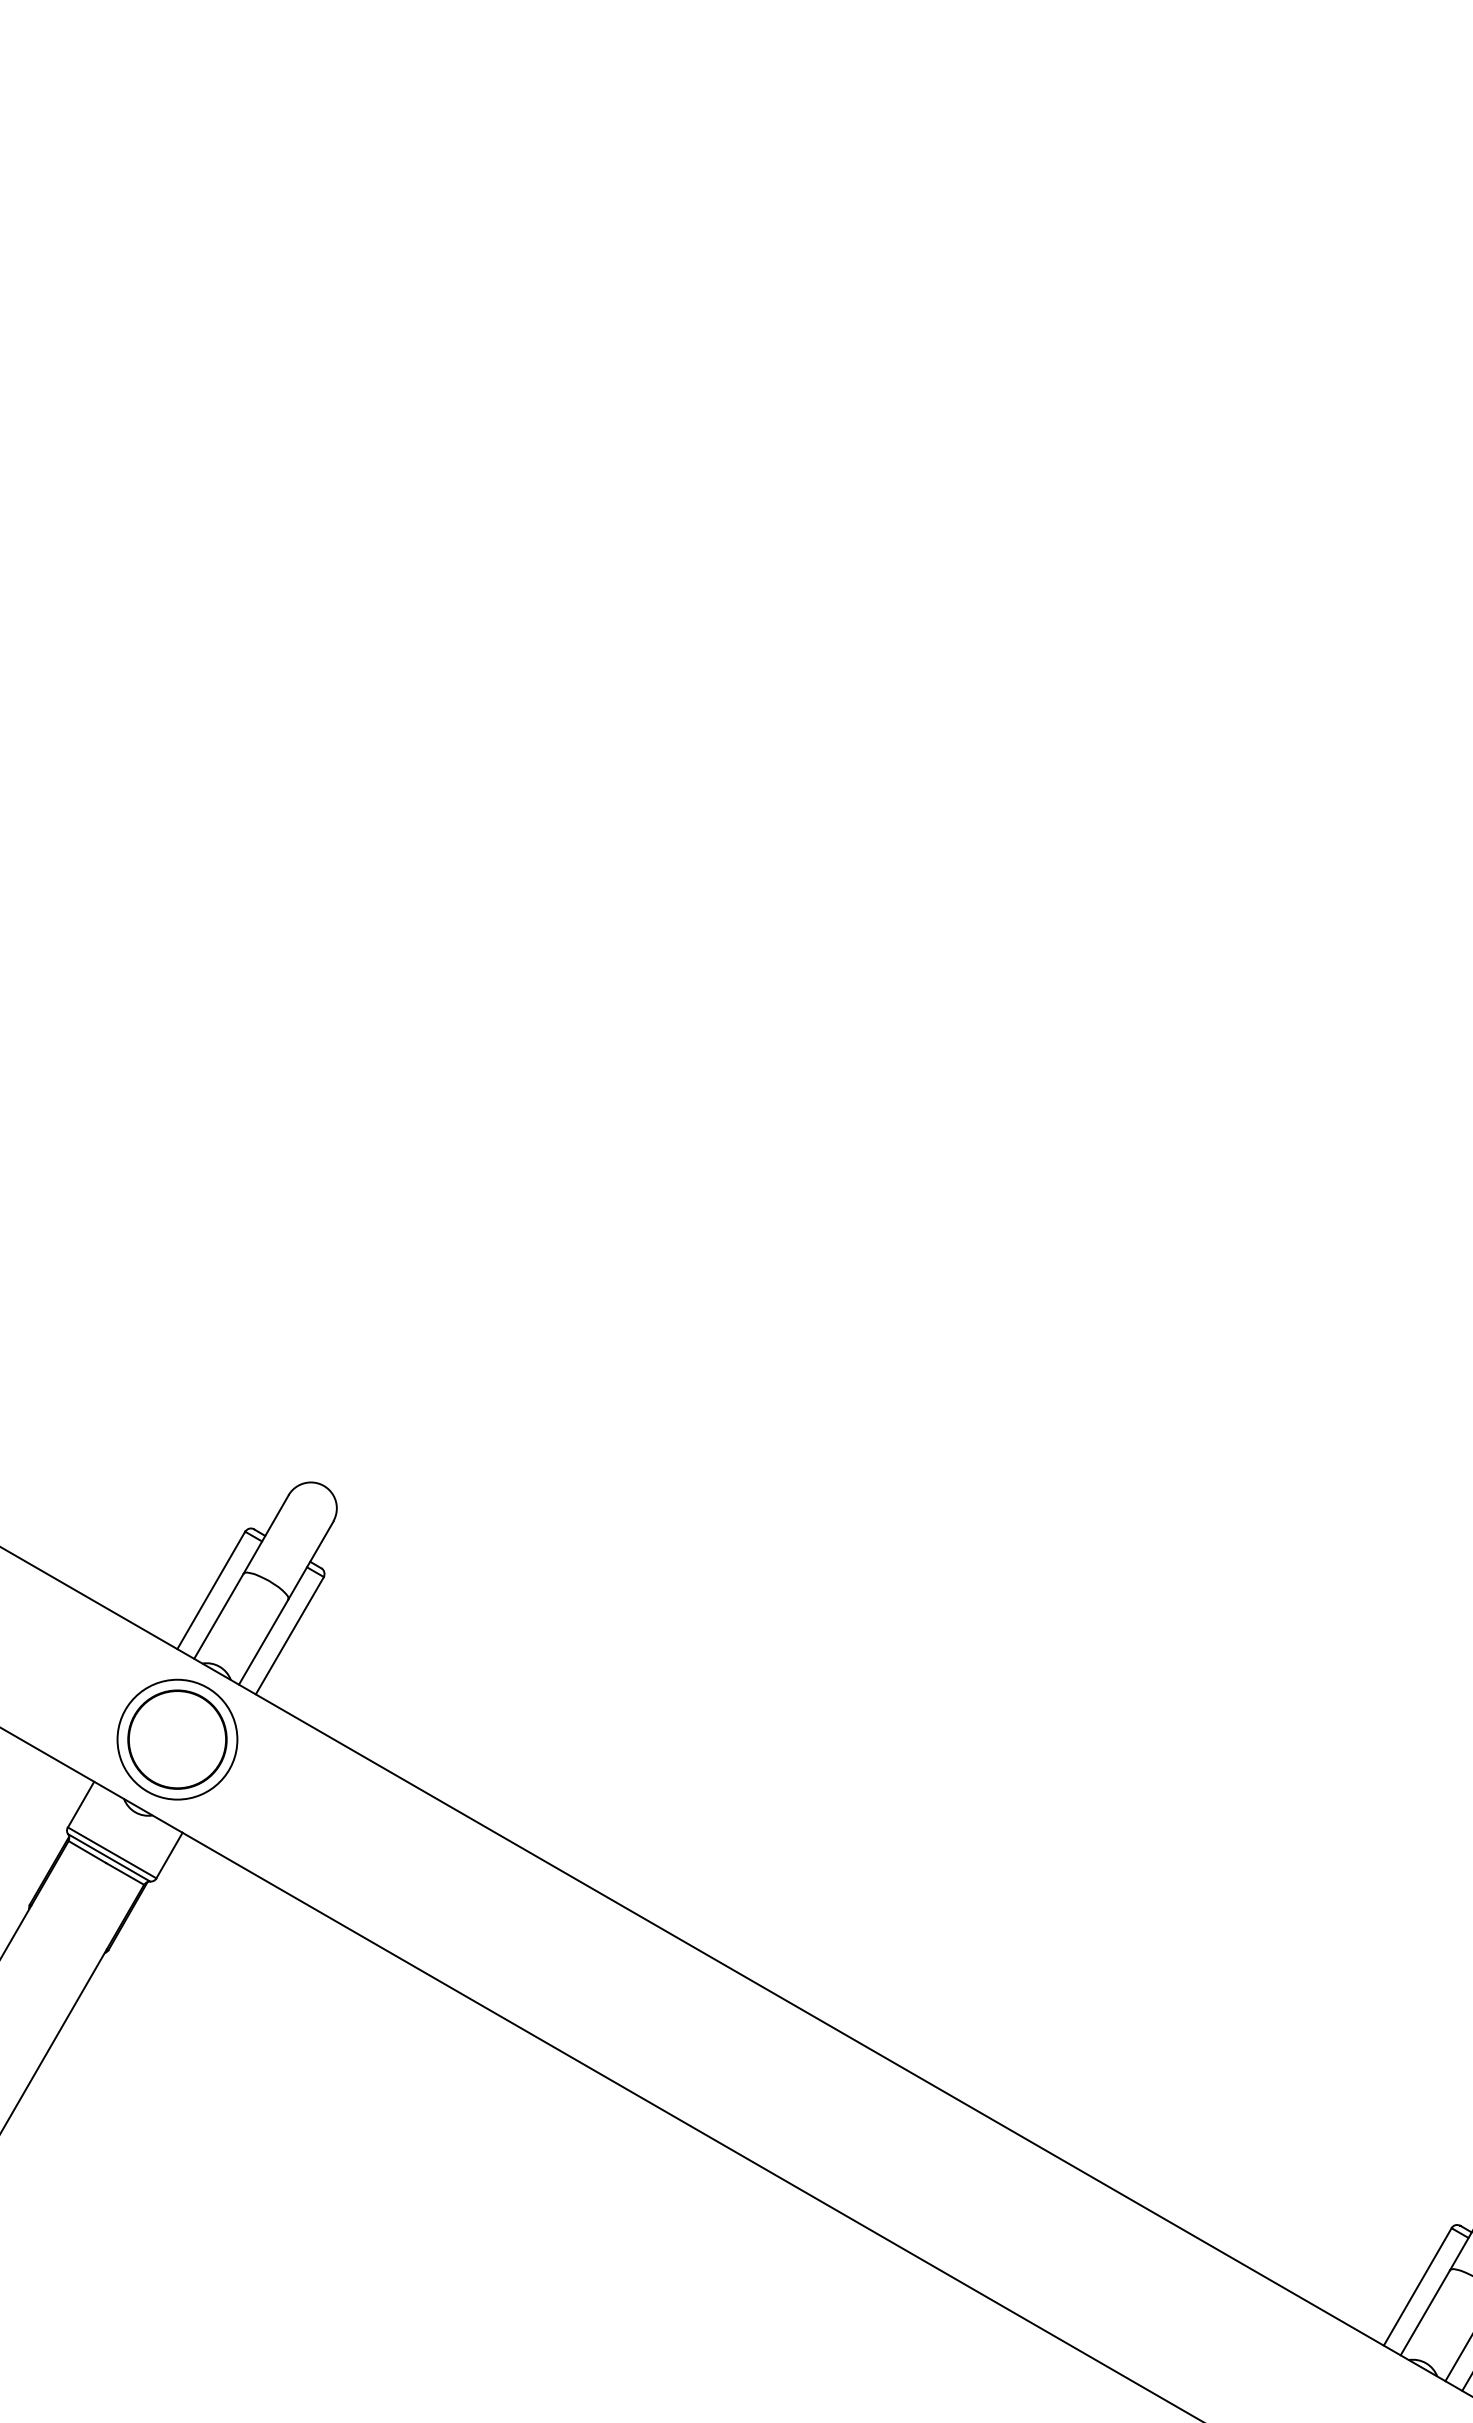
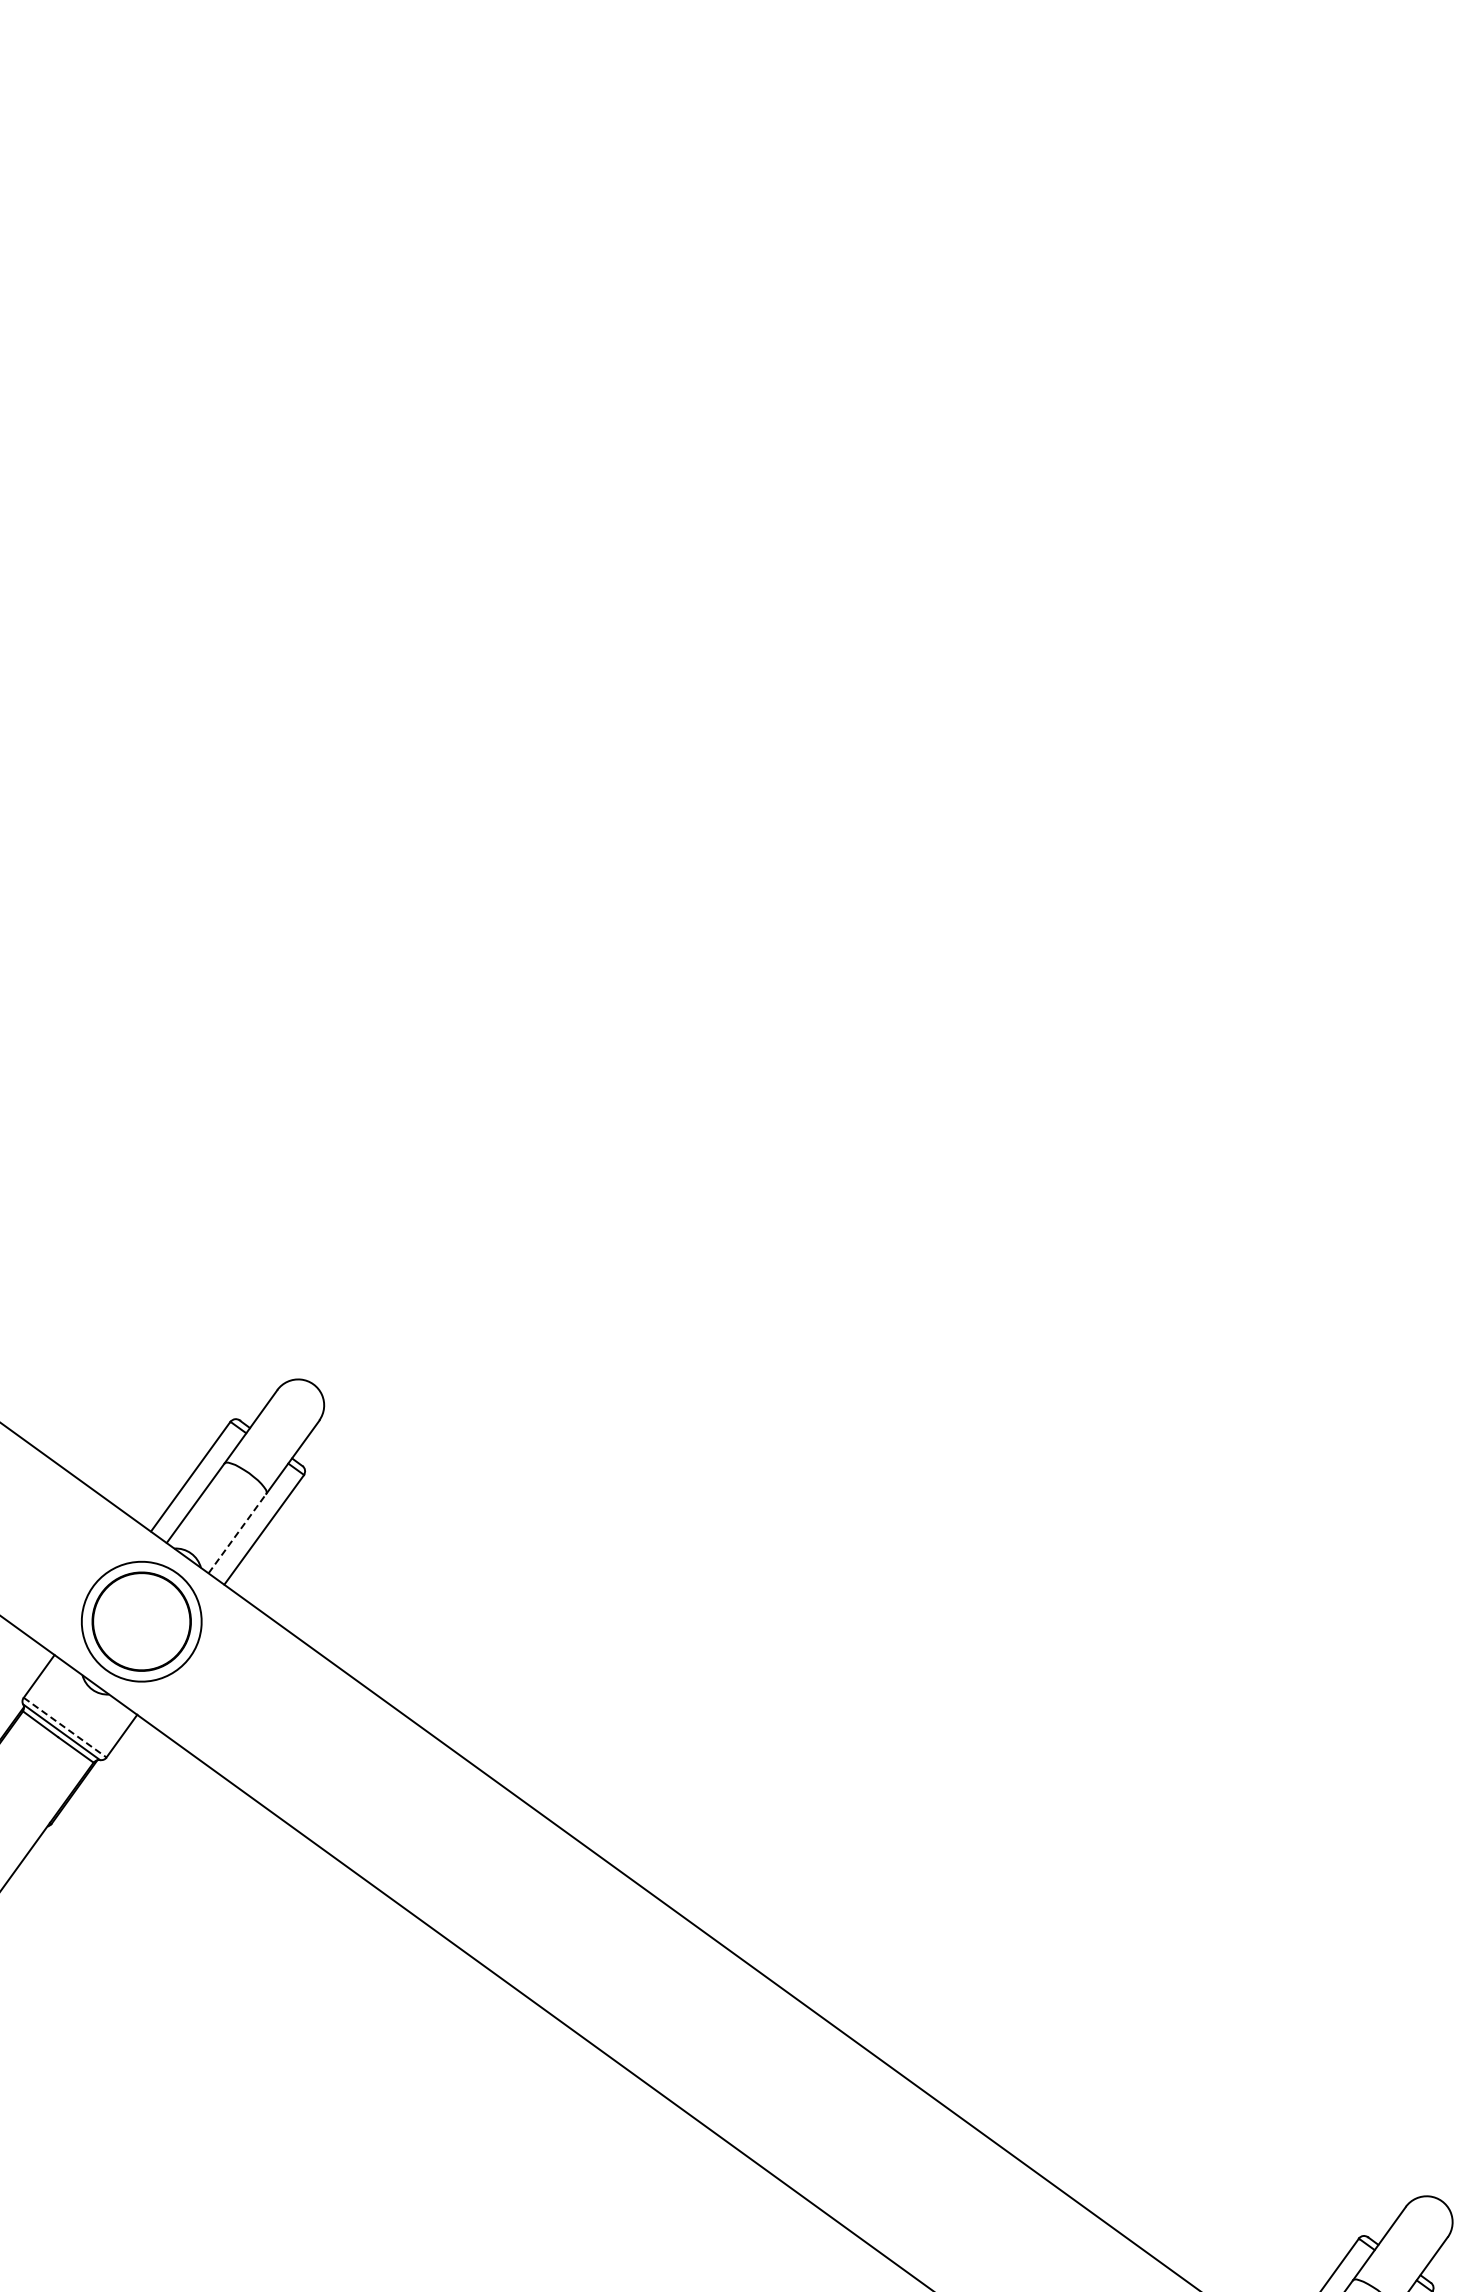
line: (263, 1641) -> (237, 1532), solid -> dashed
line: (112, 1853) -> (65, 1728), solid -> dashed

